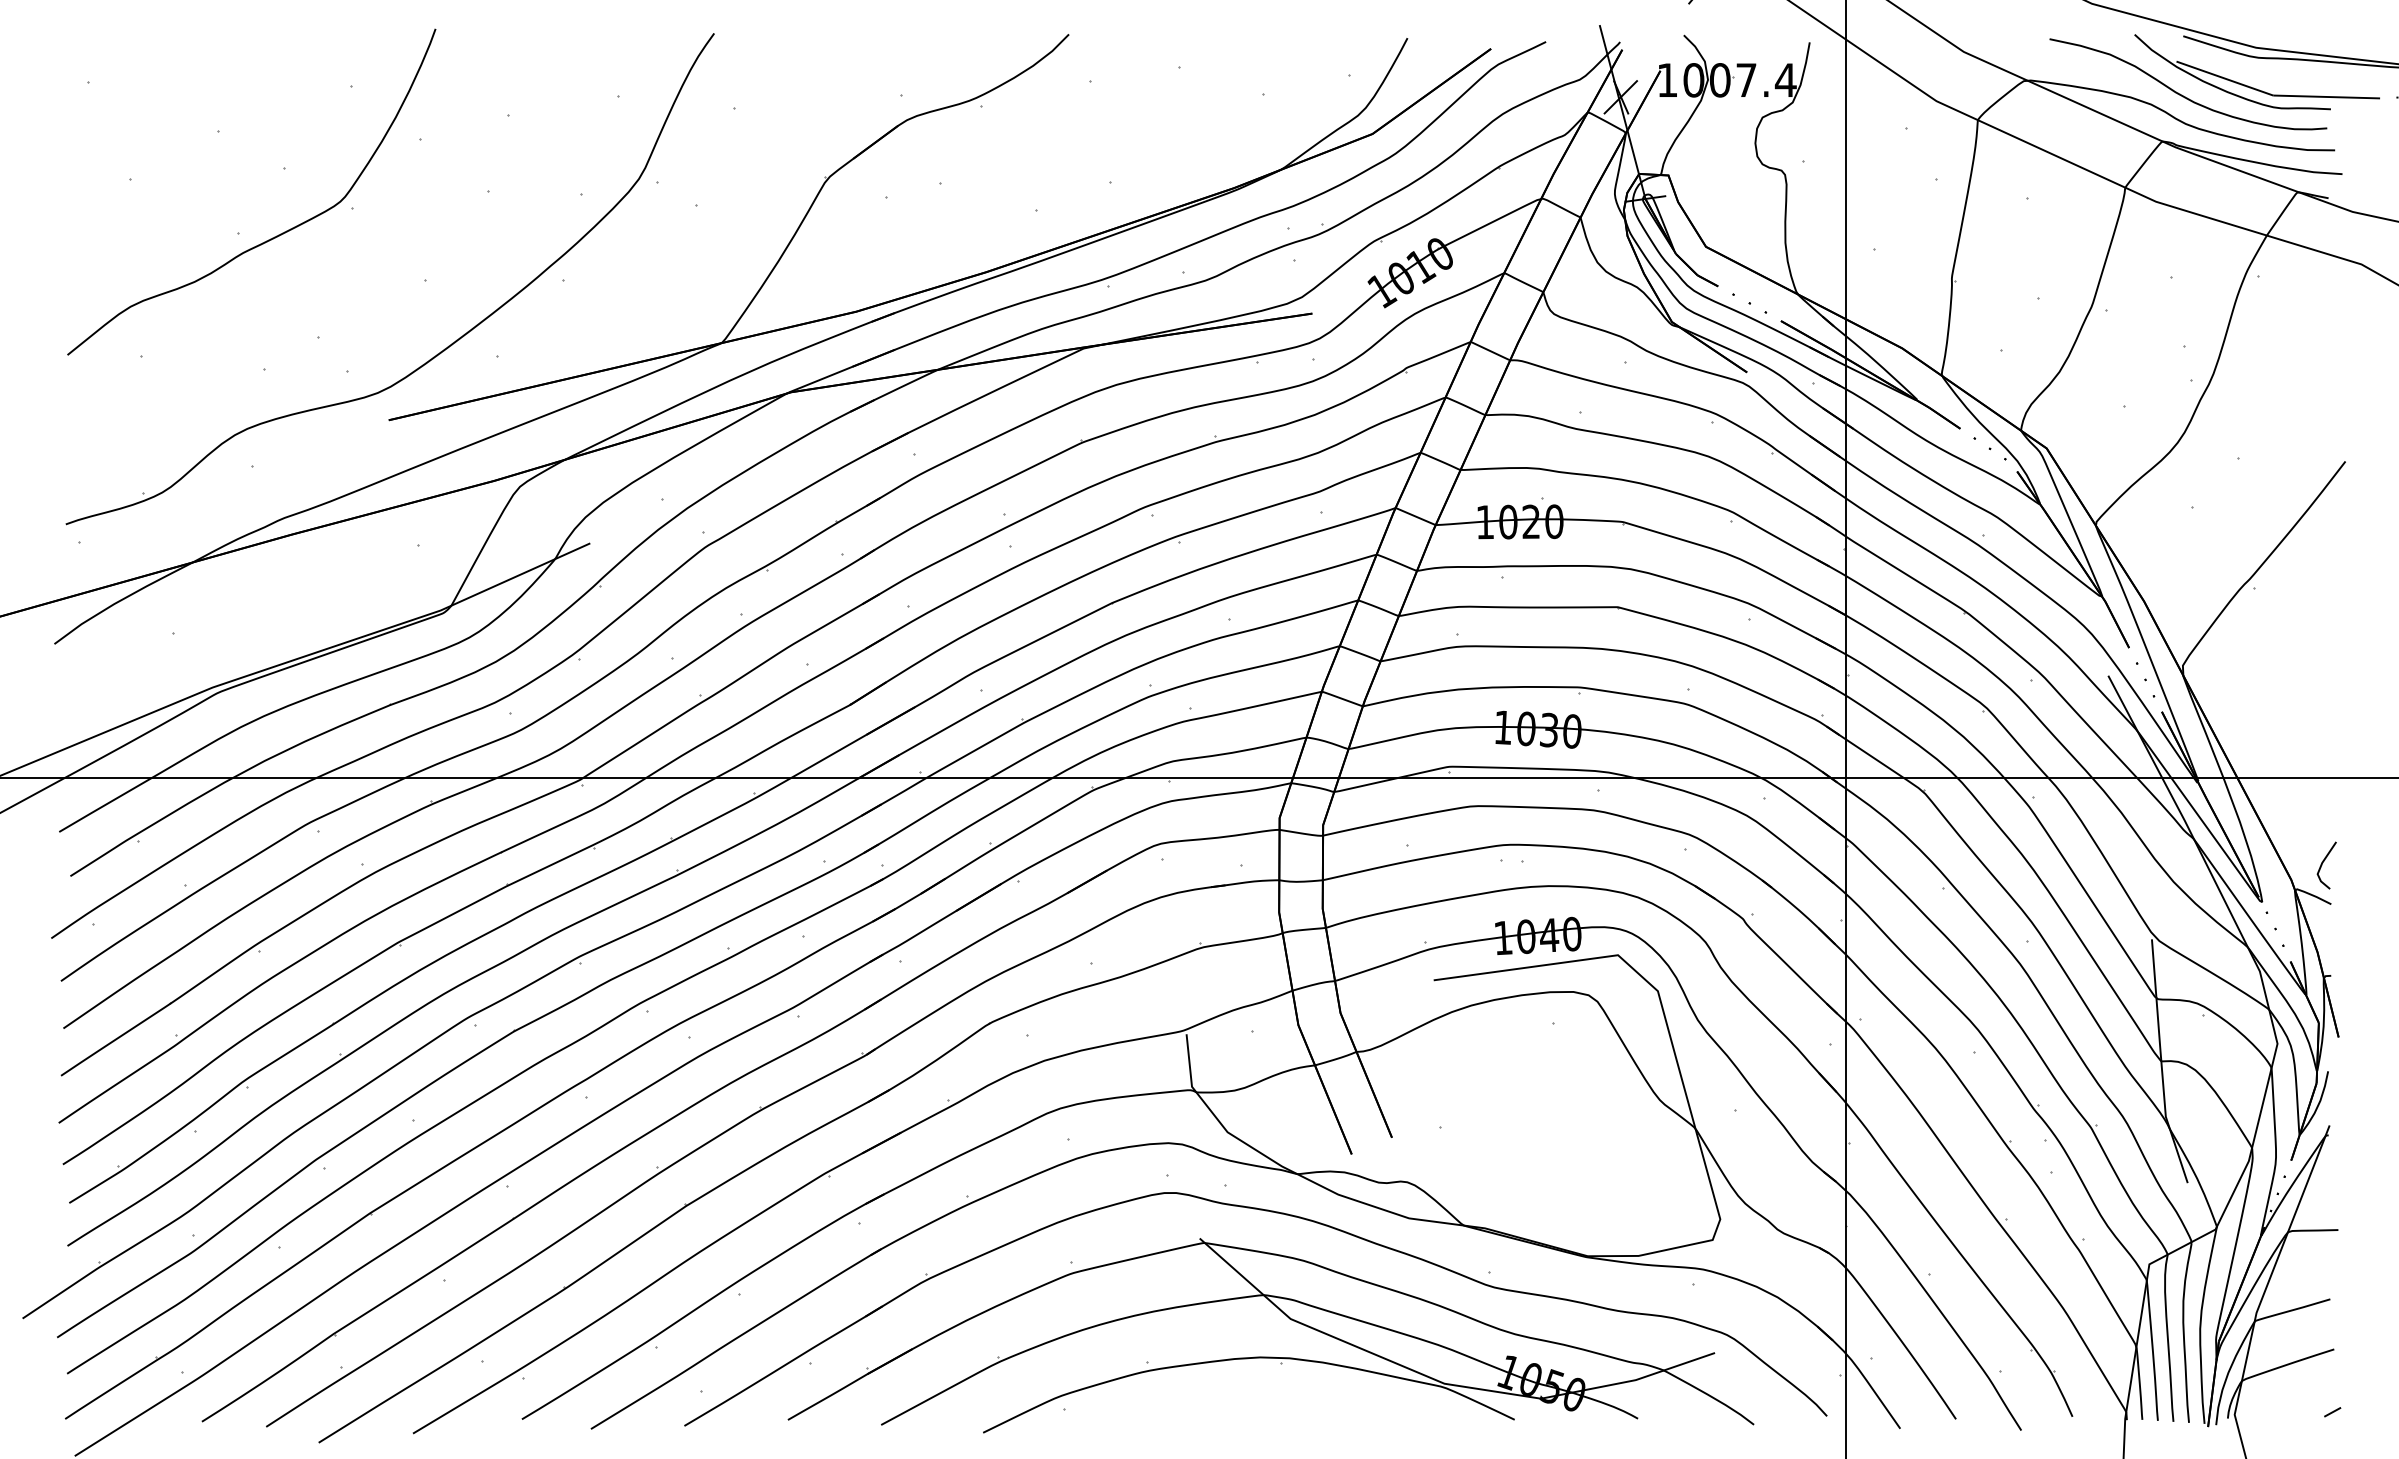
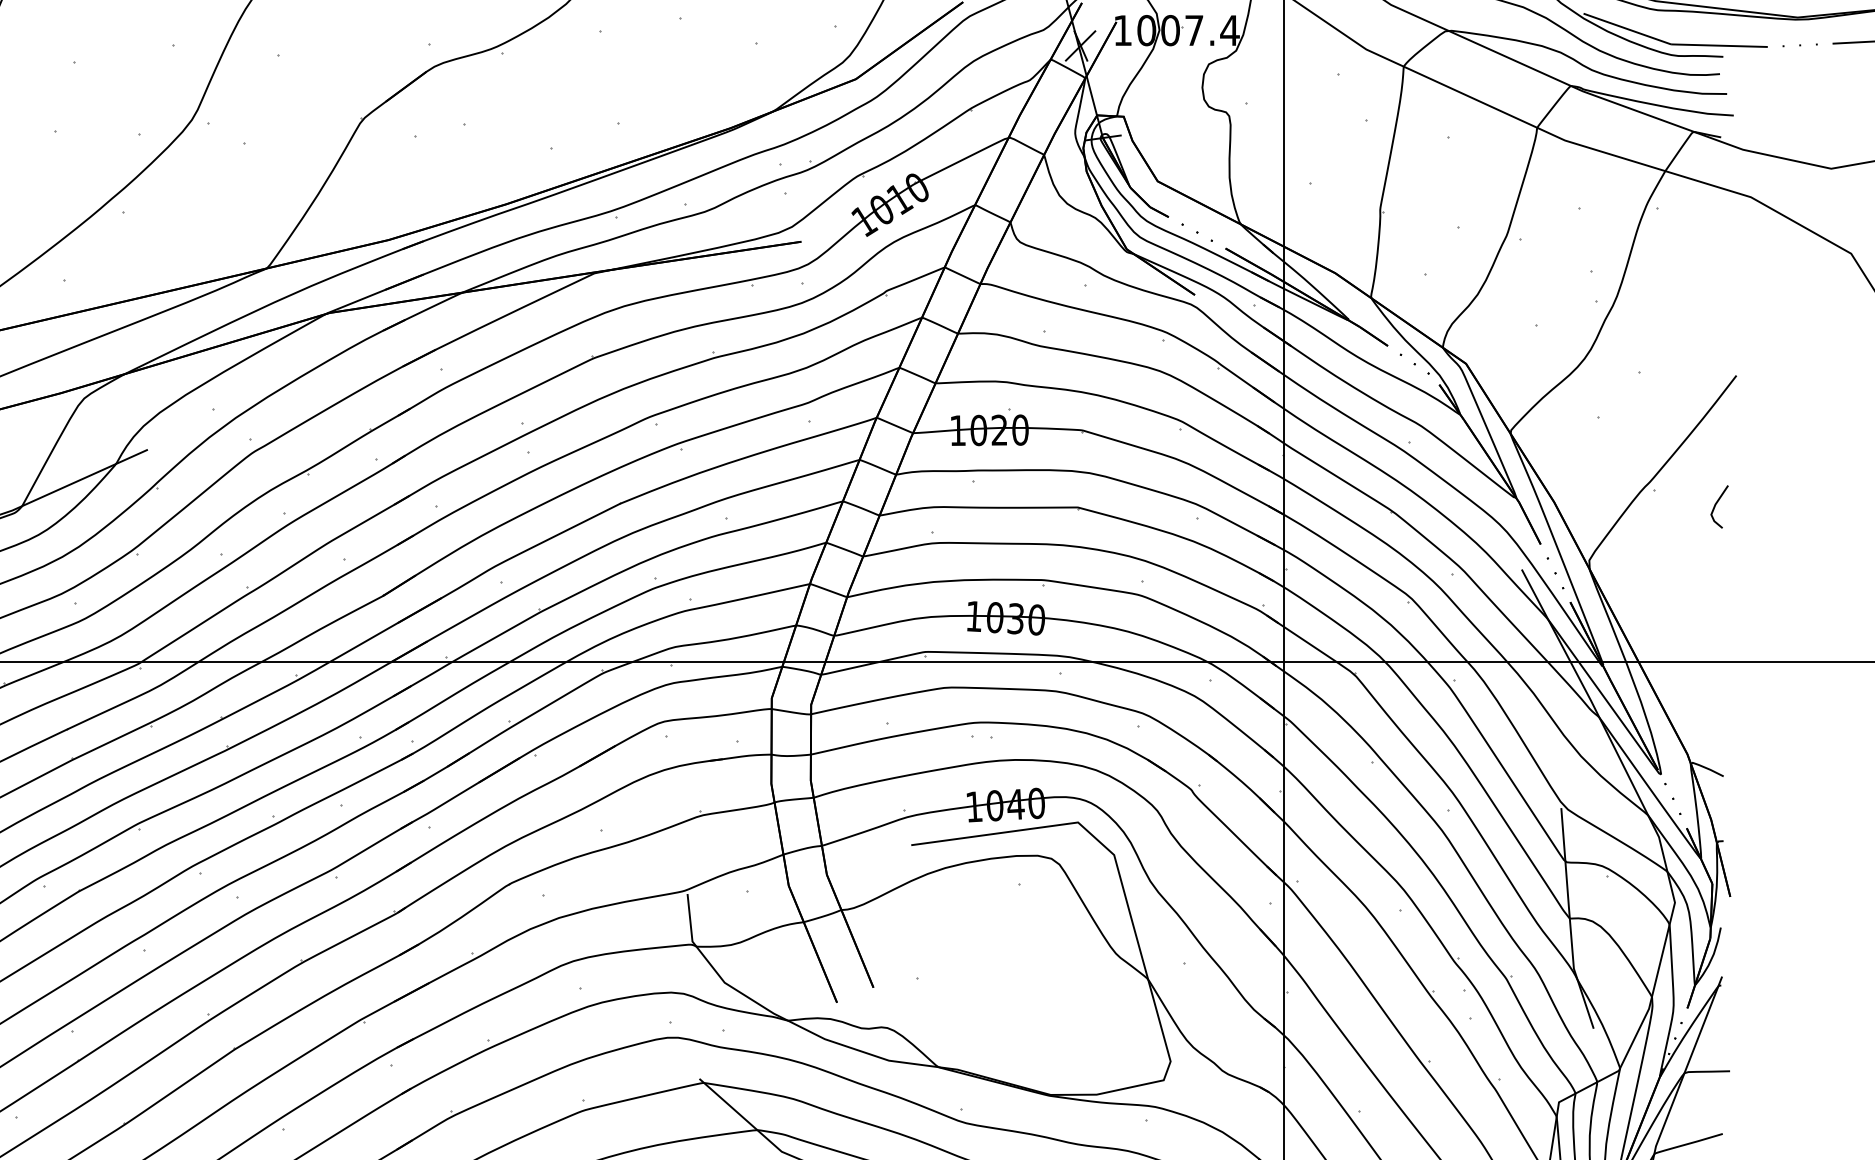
line: (2323, 863) -> (1716, 505), moved

